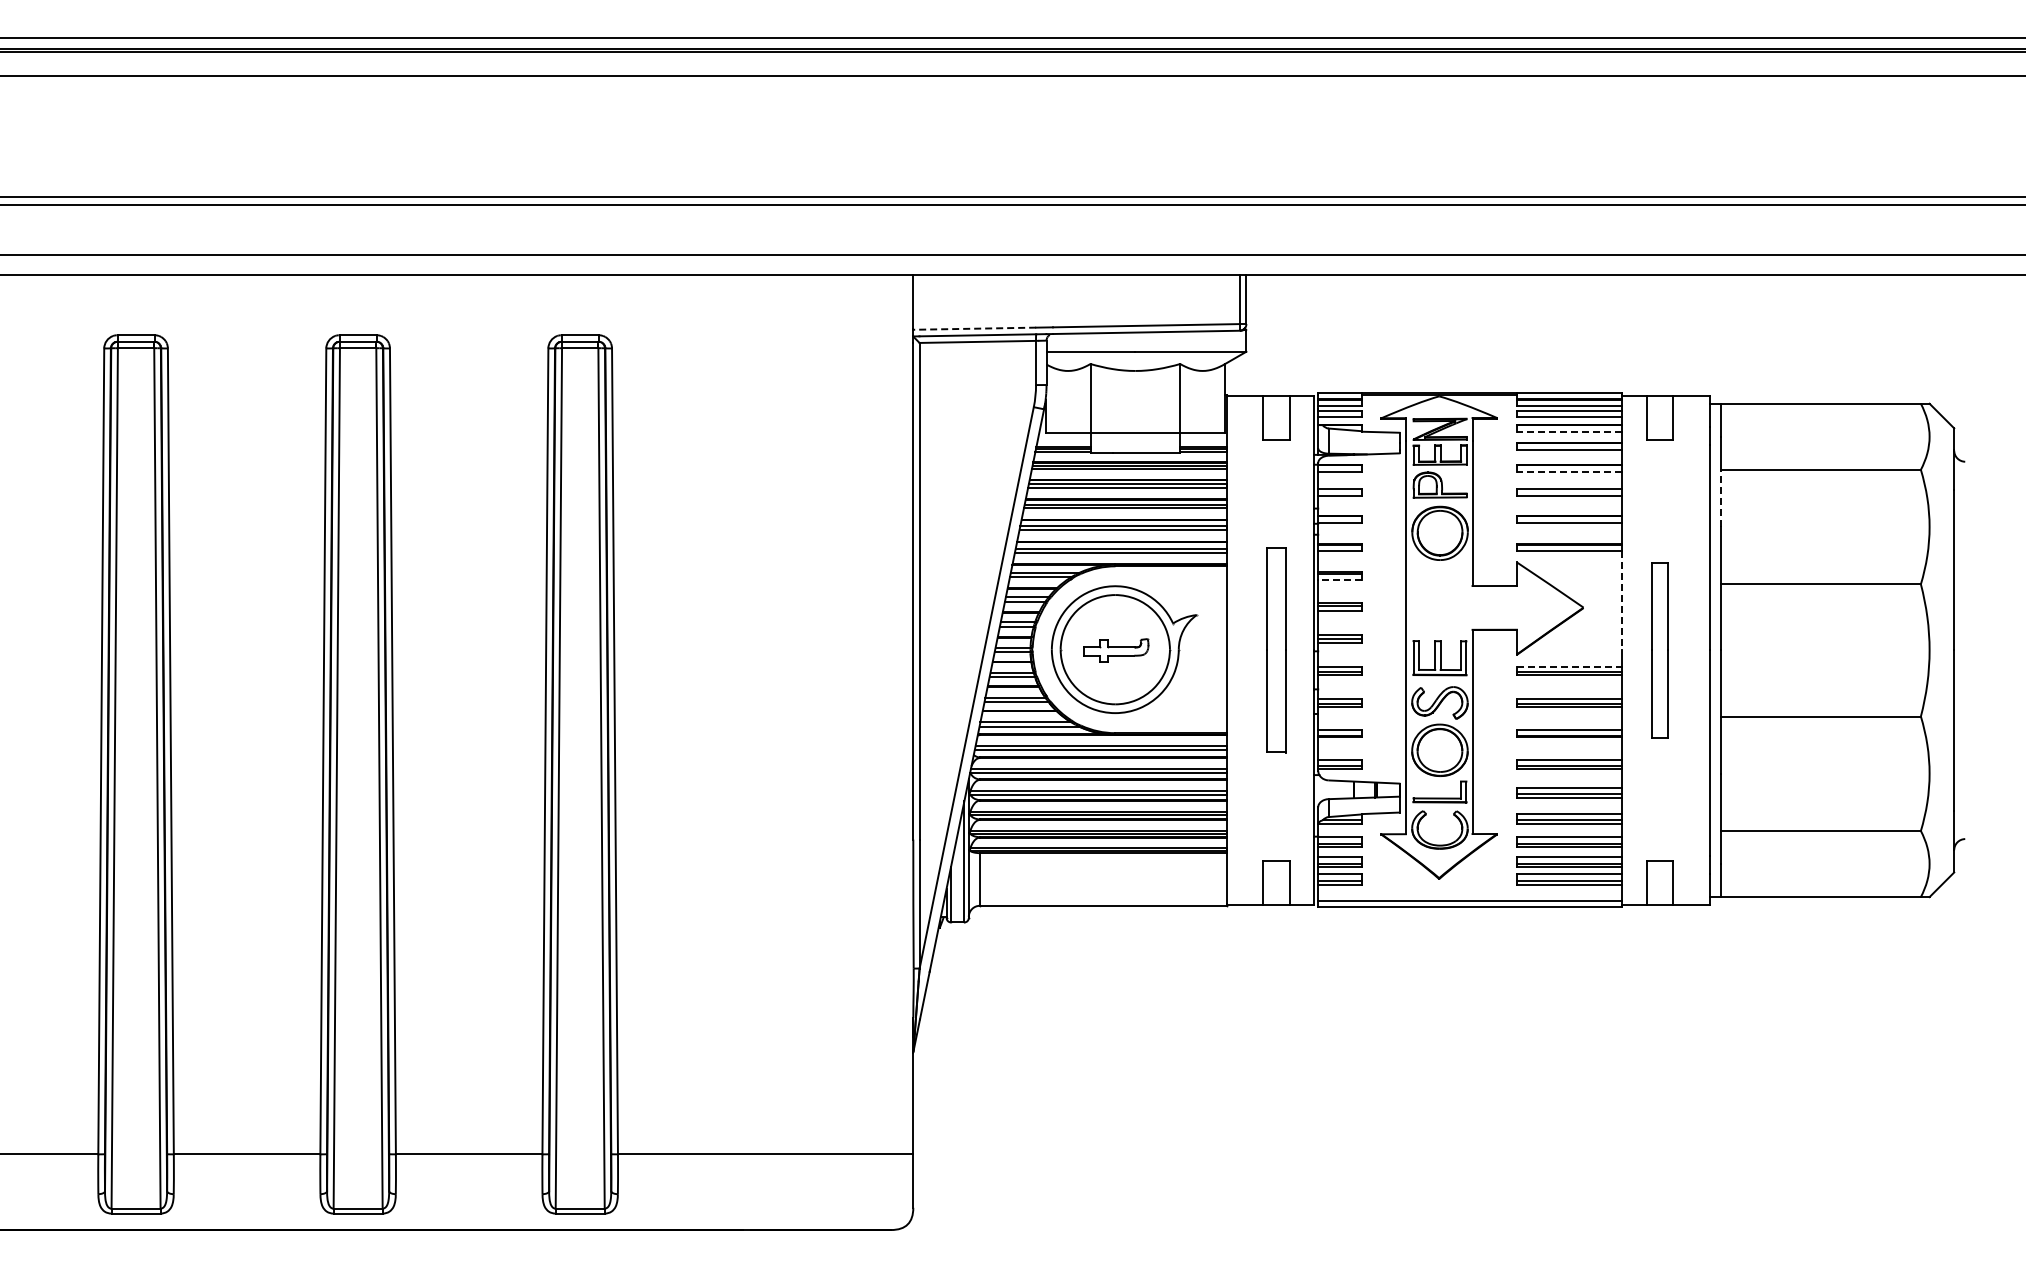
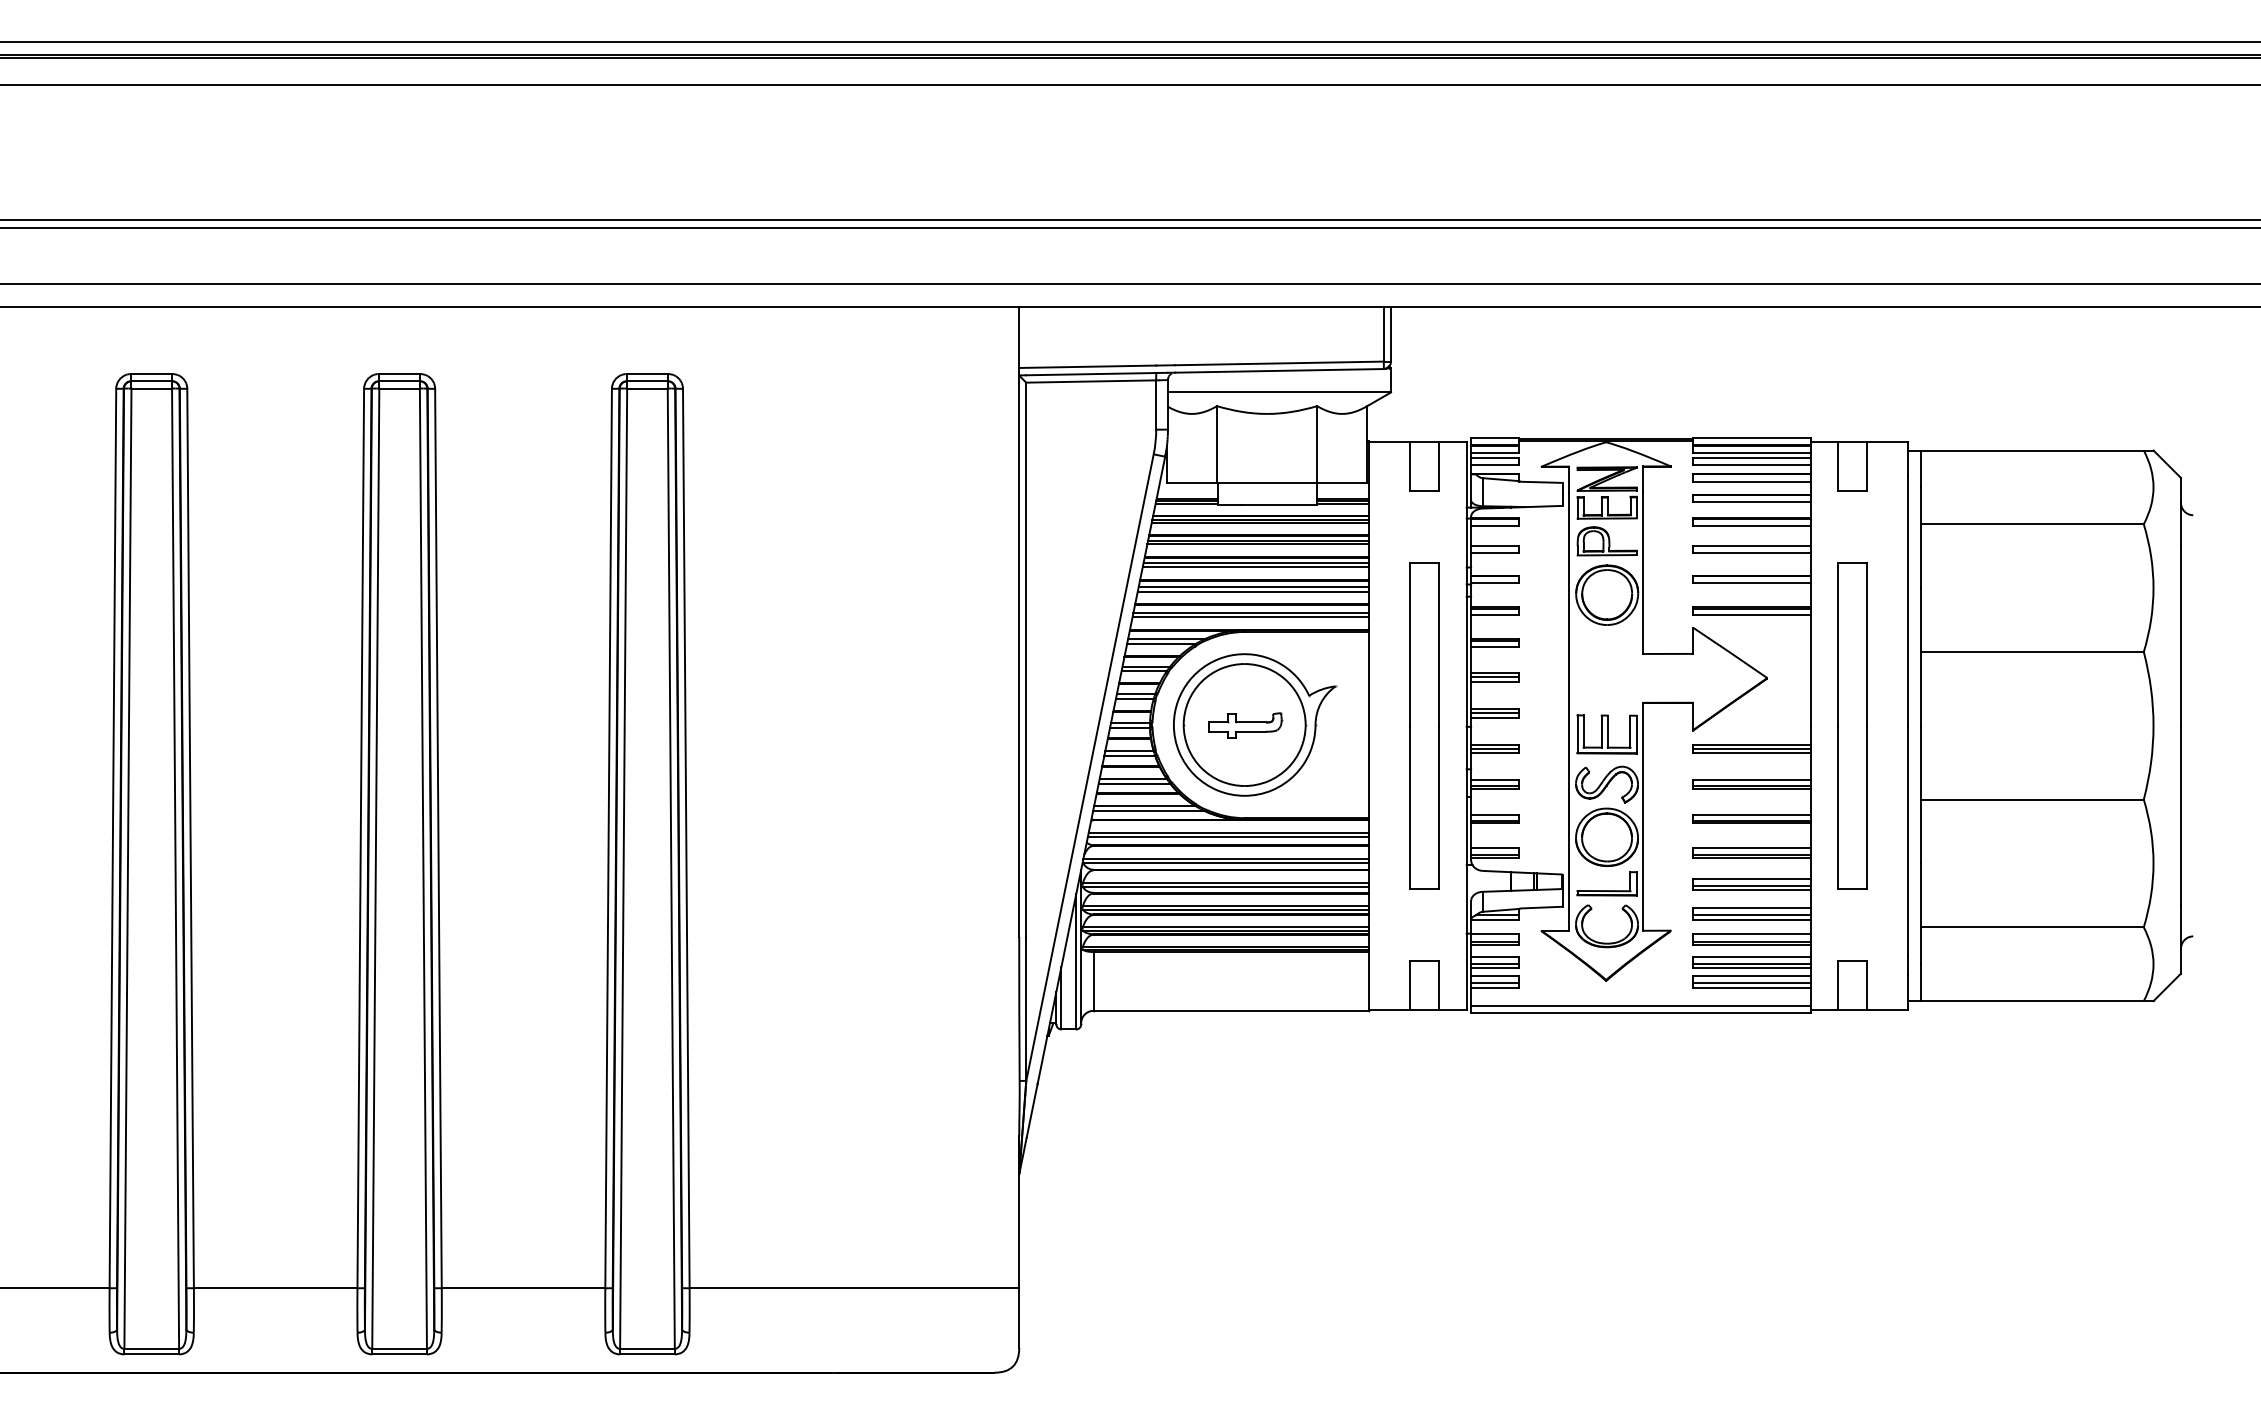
line: (974, 328) -> (1087, 366), dashed -> solid
line: (1569, 431) -> (1751, 481), dashed -> solid
line: (1569, 471) -> (1751, 526), dashed -> solid
line: (1721, 498) -> (1921, 556), dashed -> solid
line: (1339, 579) -> (1494, 646), dashed -> solid
line: (1622, 600) -> (1810, 670), dashed -> solid
part: (1276, 649) -> (1424, 724), size x1.43
part: (1659, 650) -> (1852, 725), size x1.67
line: (1569, 667) -> (1751, 744), dashed -> solid

